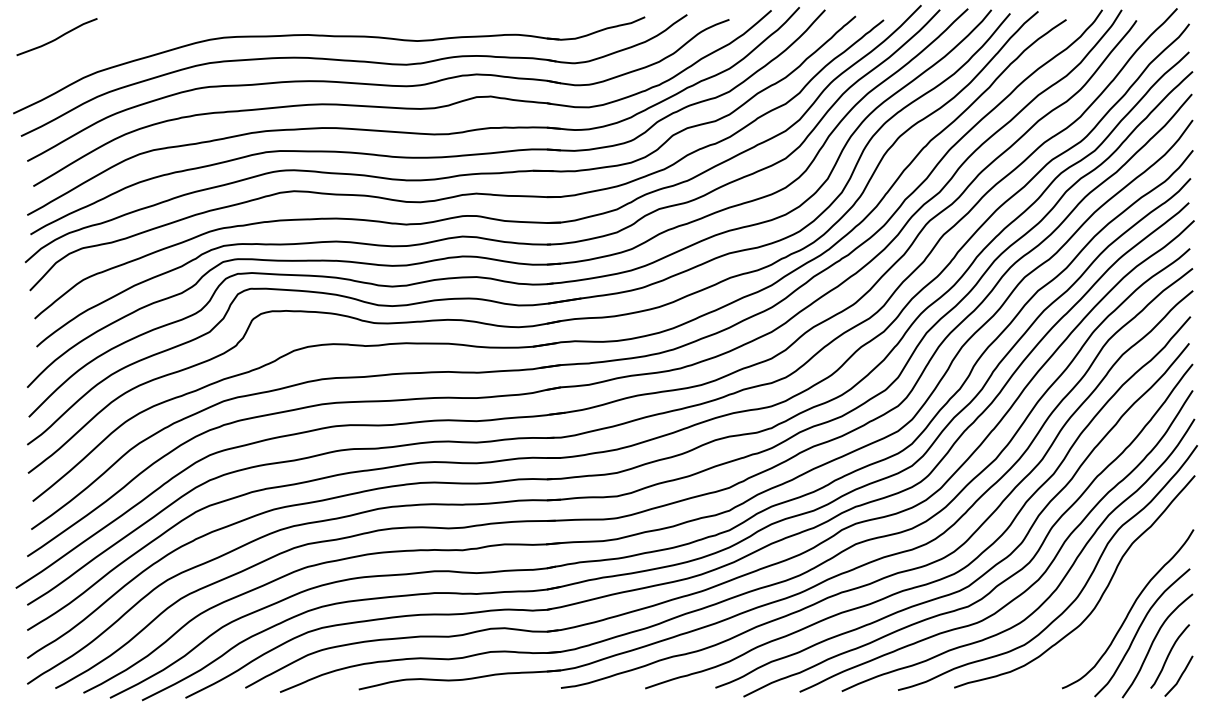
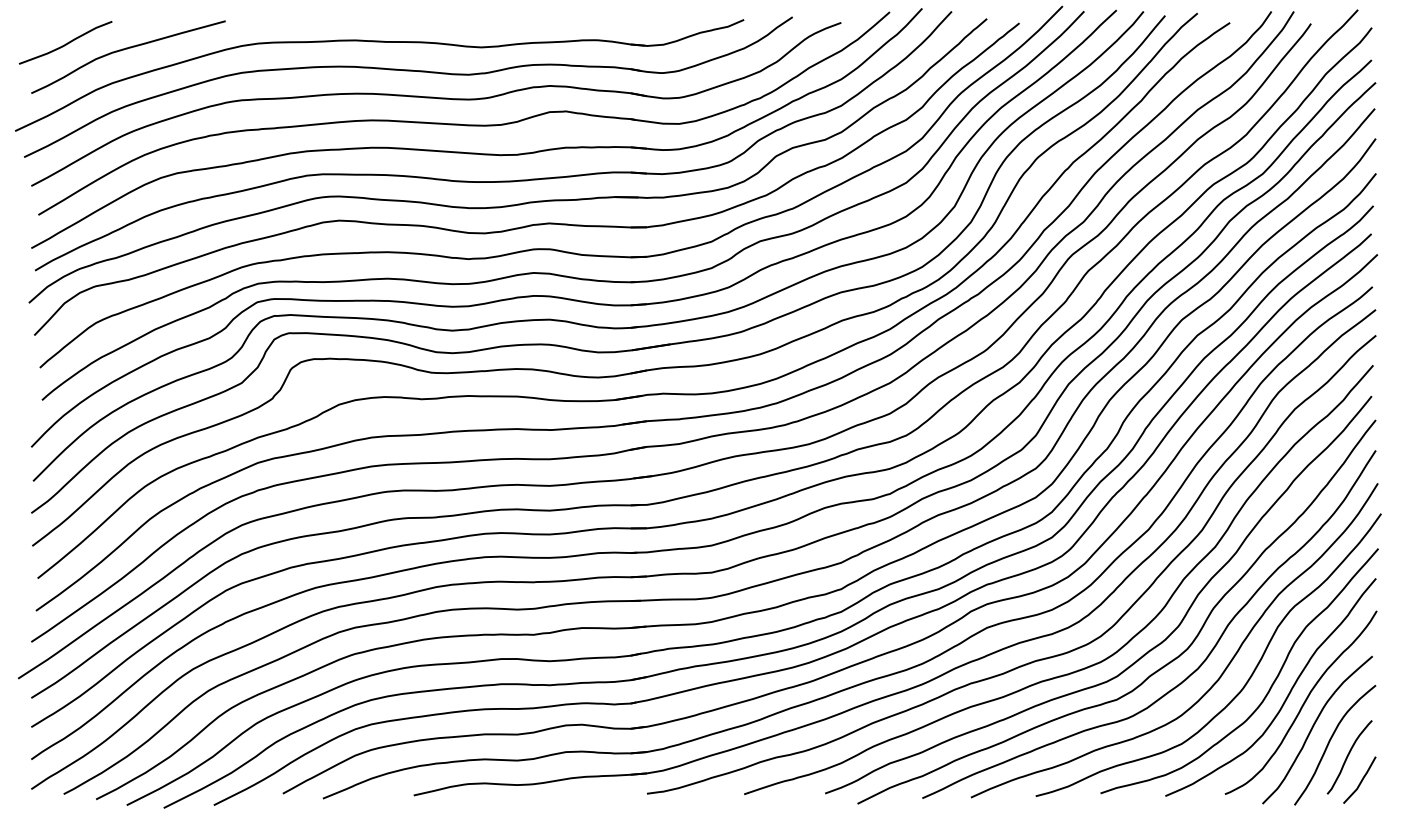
curve: (110, 42) -> (127, 49), added
curve: (1115, 603) -> (1286, 696), added

